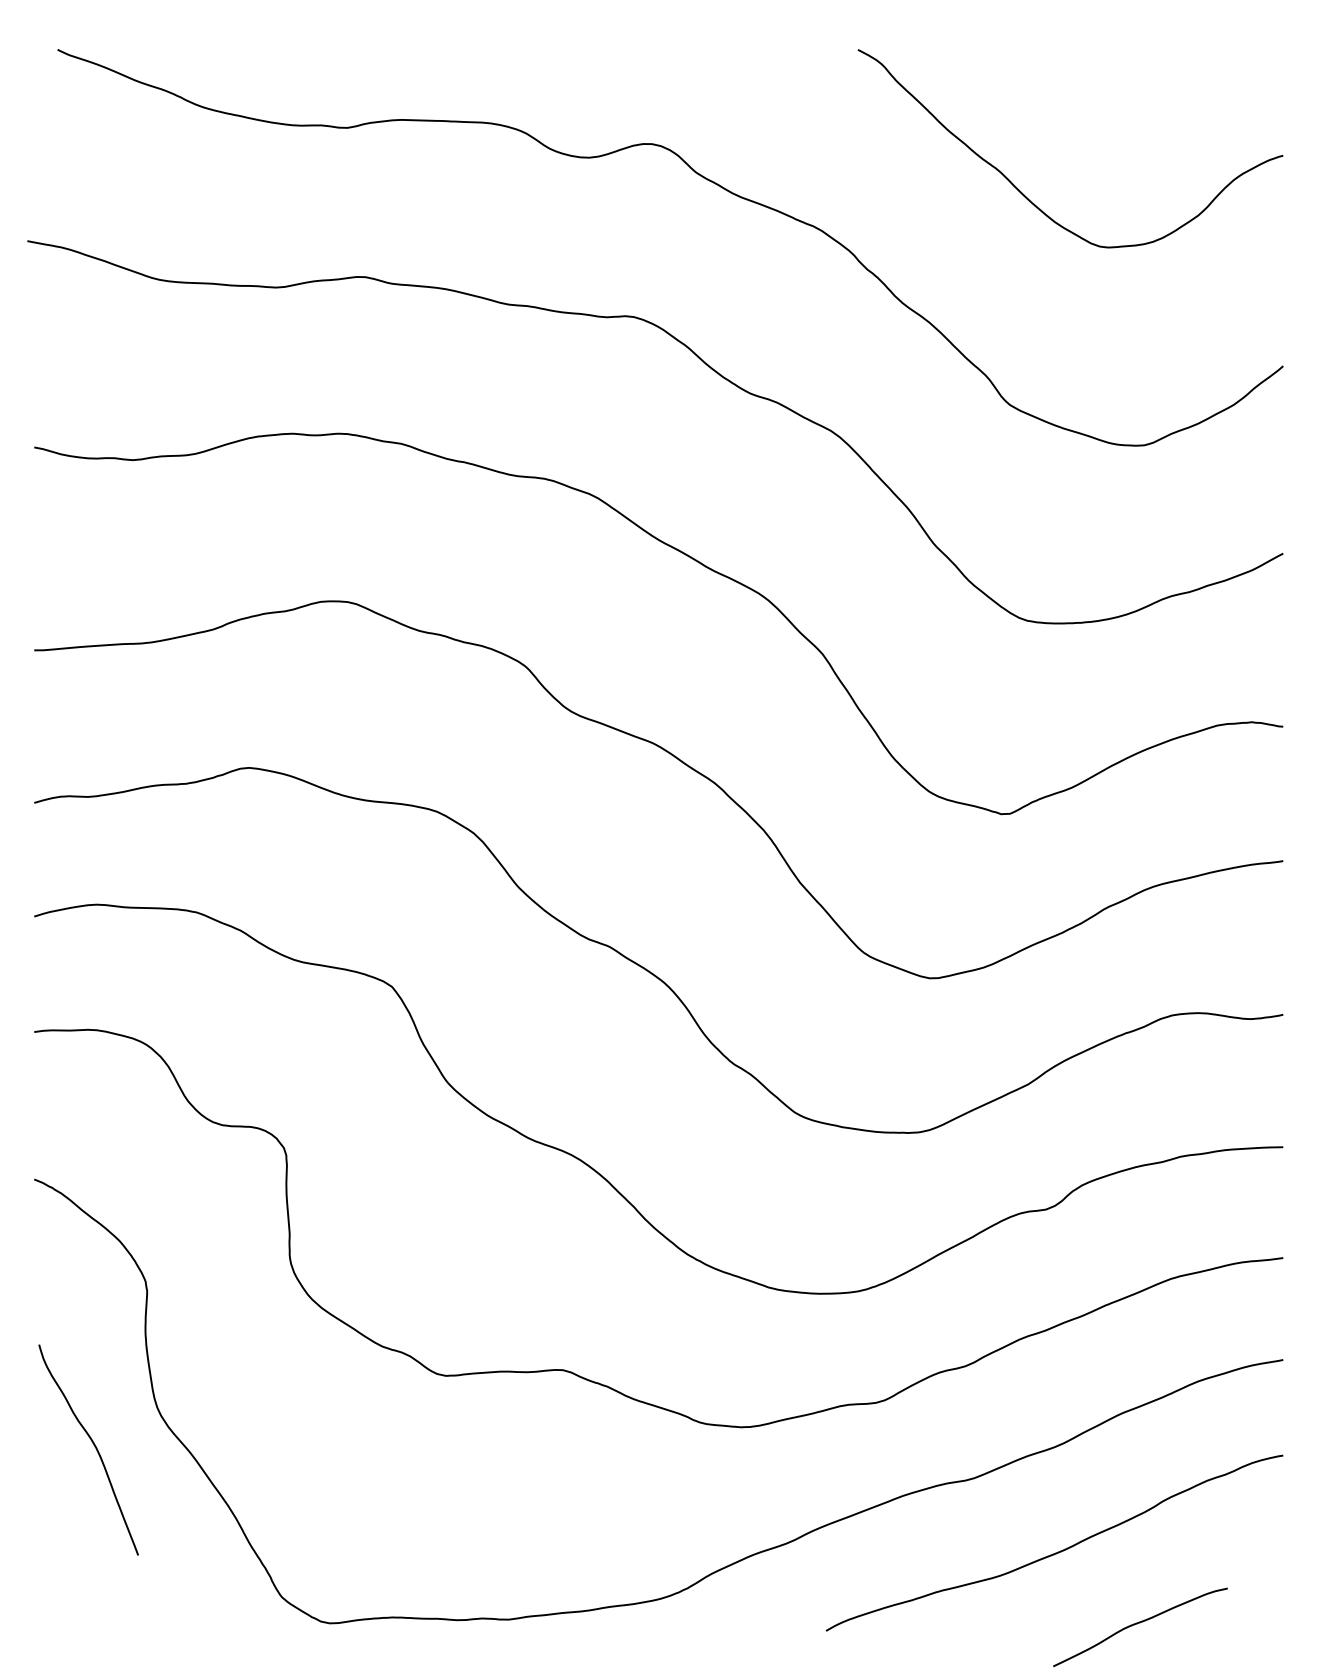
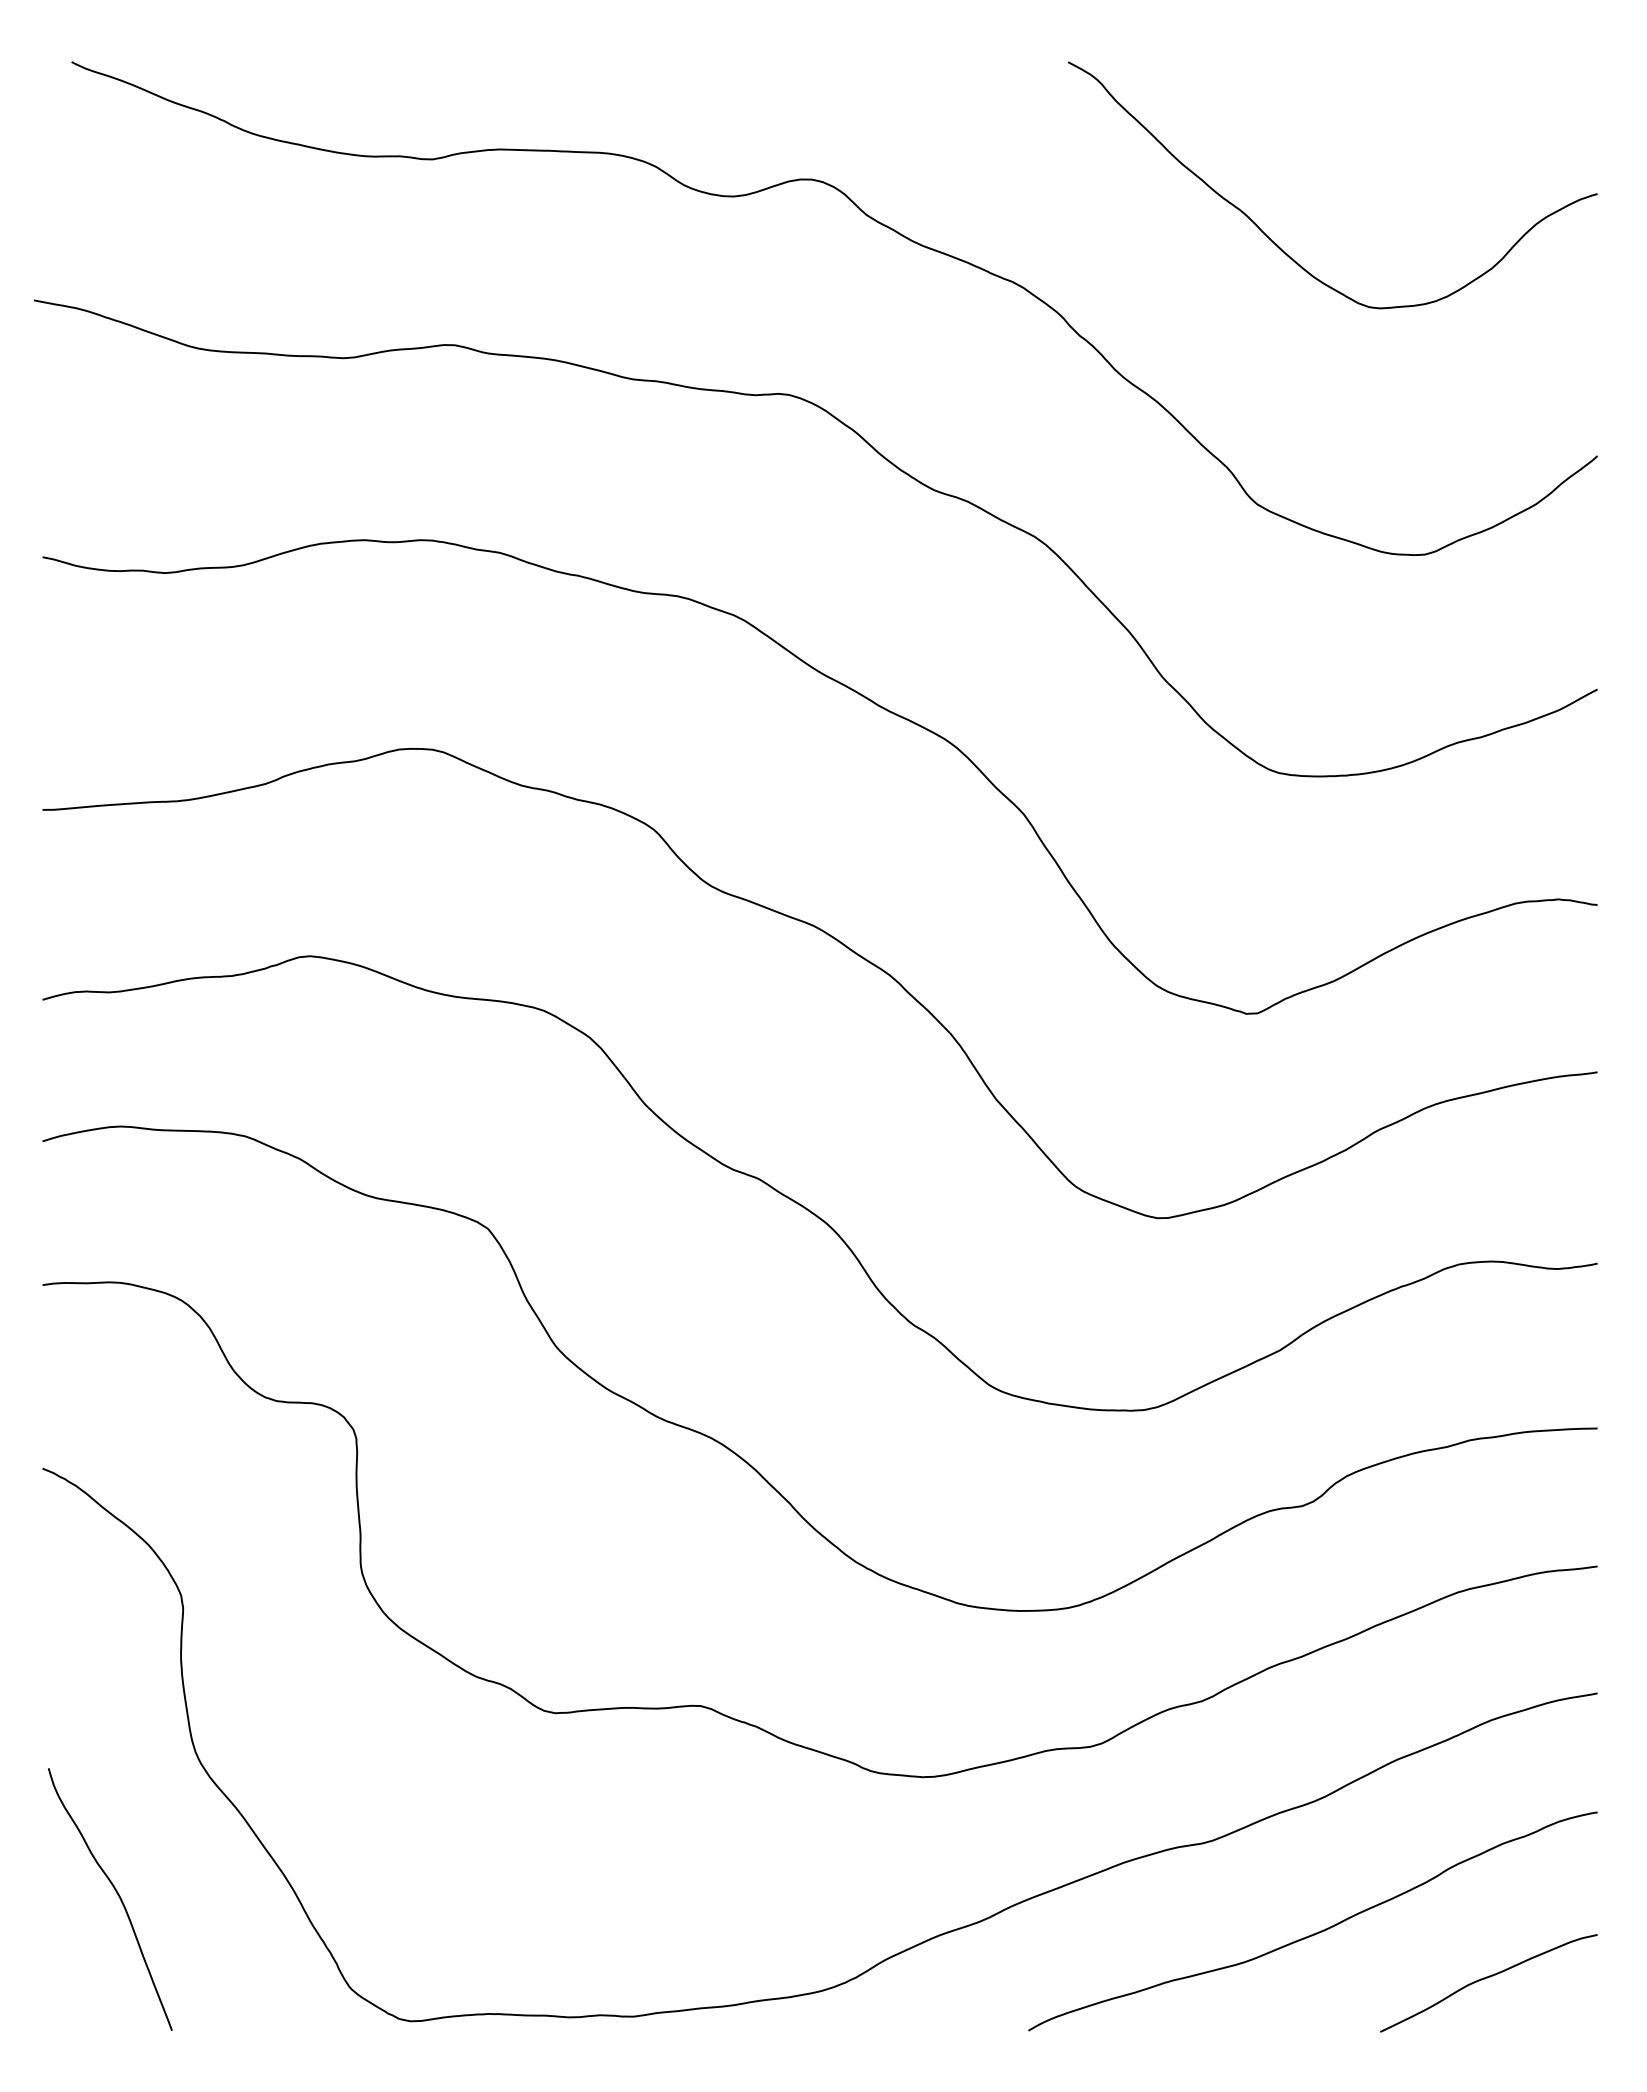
curve: (94, 1446) -> (117, 1895), moved
curve: (1139, 1623) -> (1487, 1978), moved

